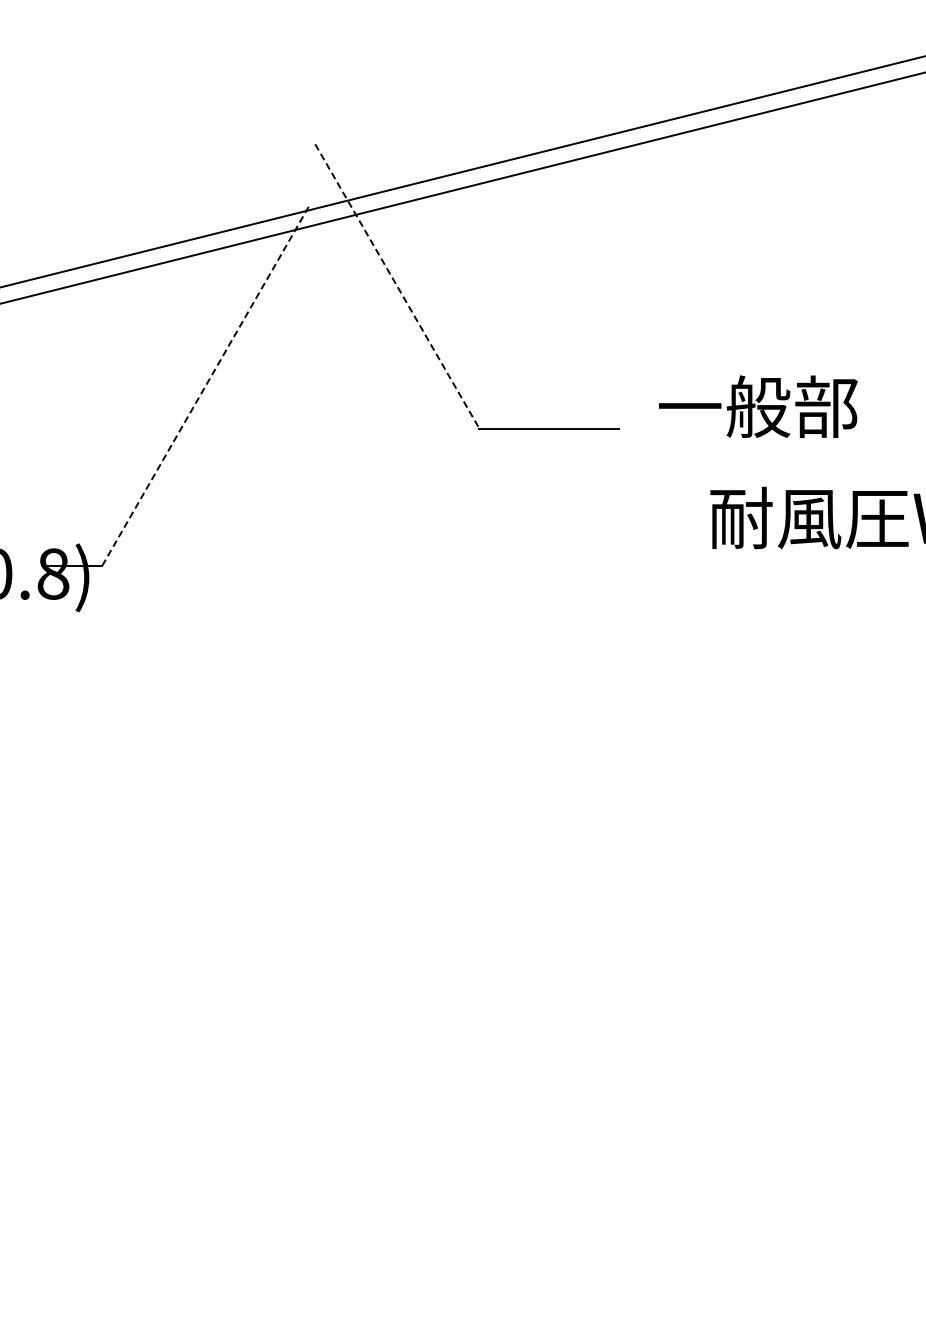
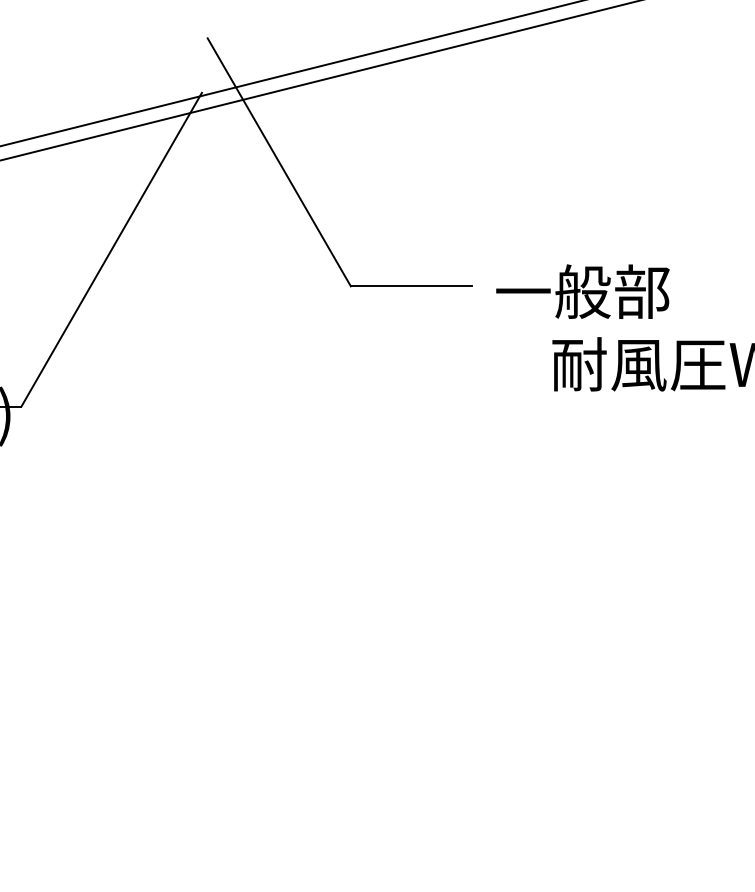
line: (397, 286) -> (279, 162), dashed -> solid
line: (205, 387) -> (111, 250), dashed -> solid
text: (758, 406) -> (583, 291), moved

